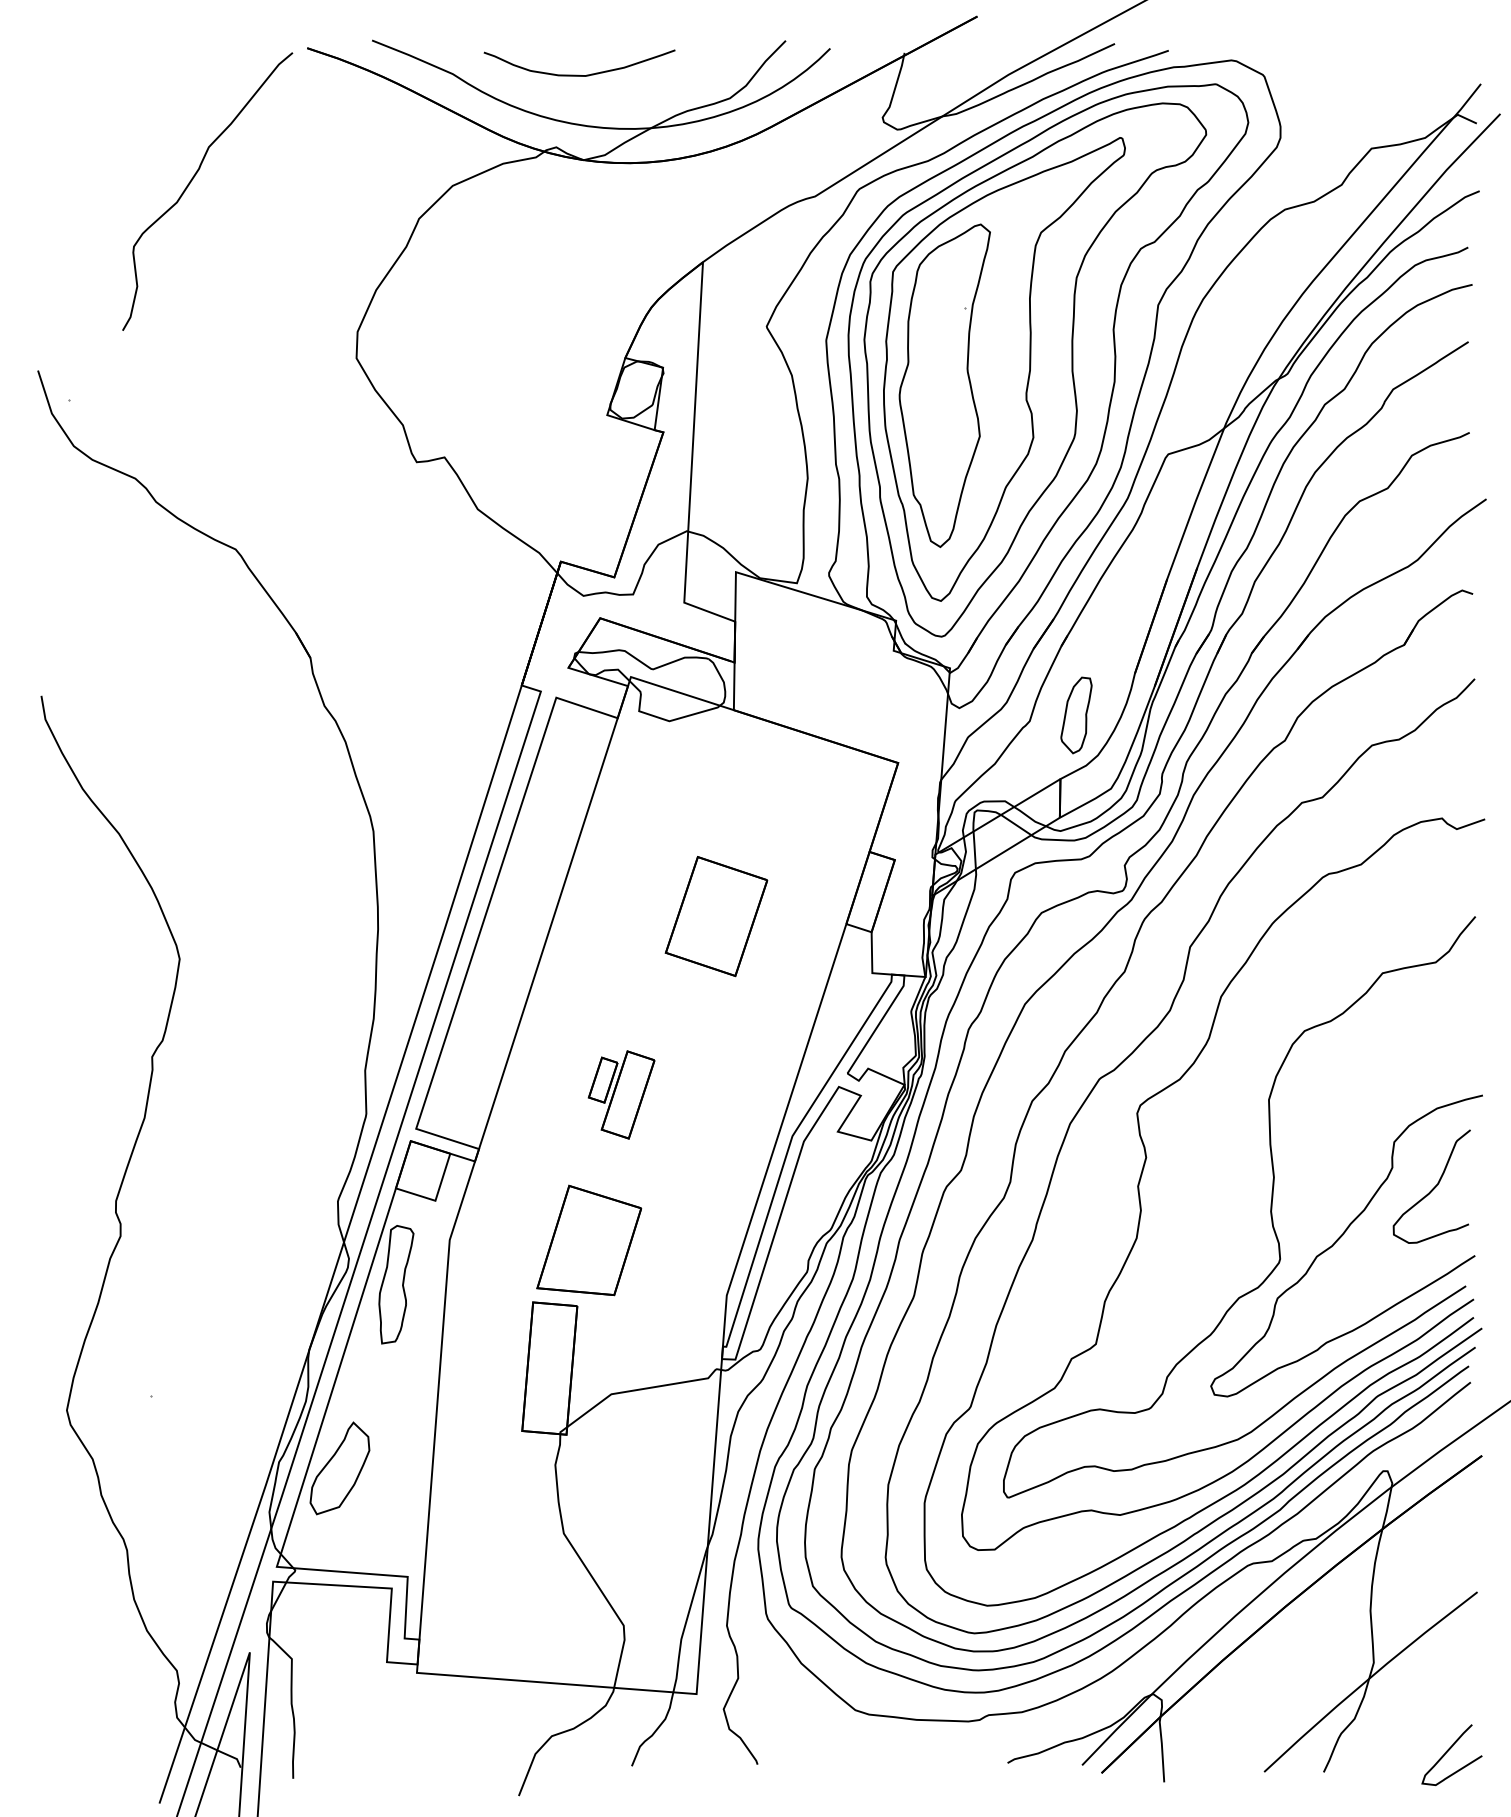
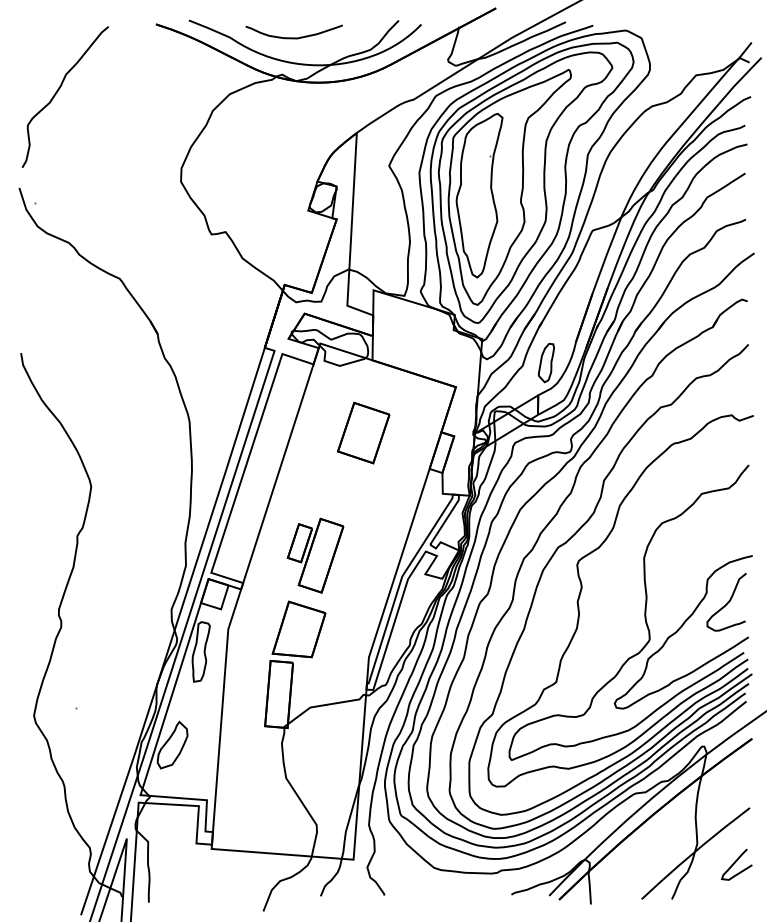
curve: (193, 180) -> (58, 91), moved
part: (716, 915) -> (363, 432), moved
part: (621, 1094) -> (315, 555), size x1.67
curve: (1449, 1752) -> (735, 863), moved

